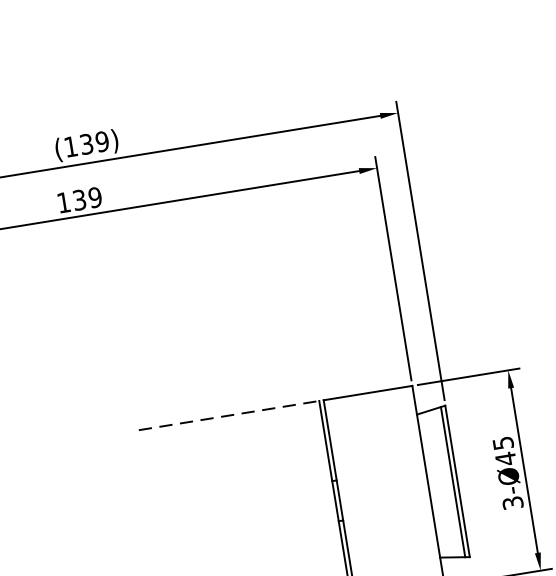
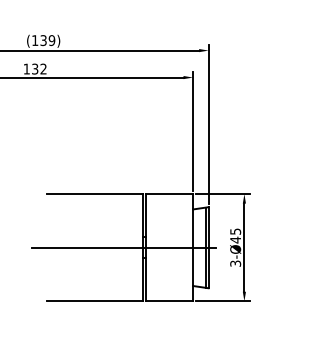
text: (94, 196) -> (43, 68), 139 -> 132
line: (230, 416) -> (95, 194), dashed -> solid
line: (298, 506) -> (123, 247), added

